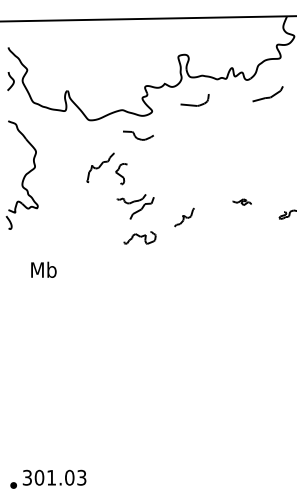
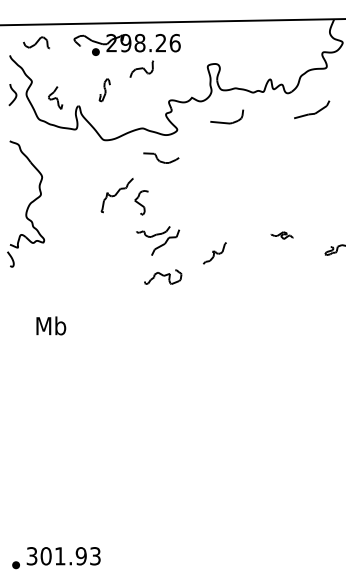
part: (90, 67) -> (105, 78), added
text: (43, 269) -> (50, 325), moved
text: (69, 477) -> (81, 555), 301.03 -> 301.93

